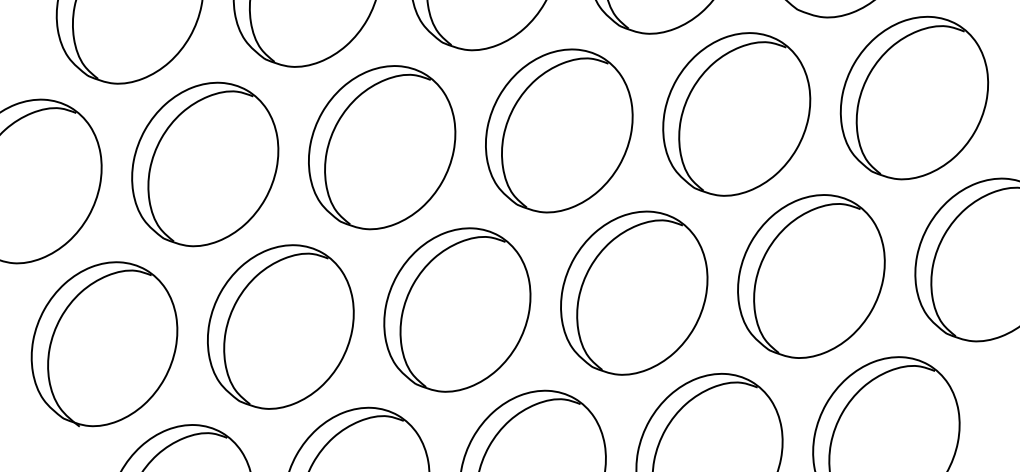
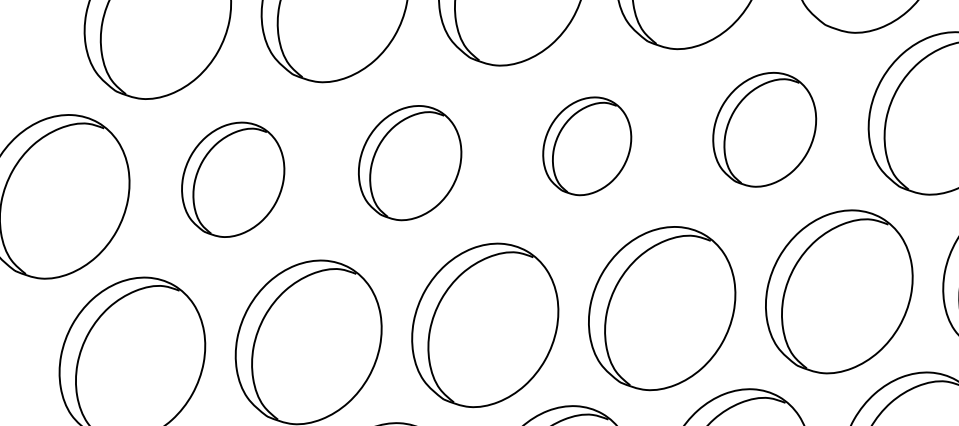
part: (736, 114) -> (764, 129), size x0.7
part: (559, 130) -> (587, 145), size x0.6
part: (382, 147) -> (410, 162), size x0.7
part: (205, 164) -> (233, 179), size x0.7

